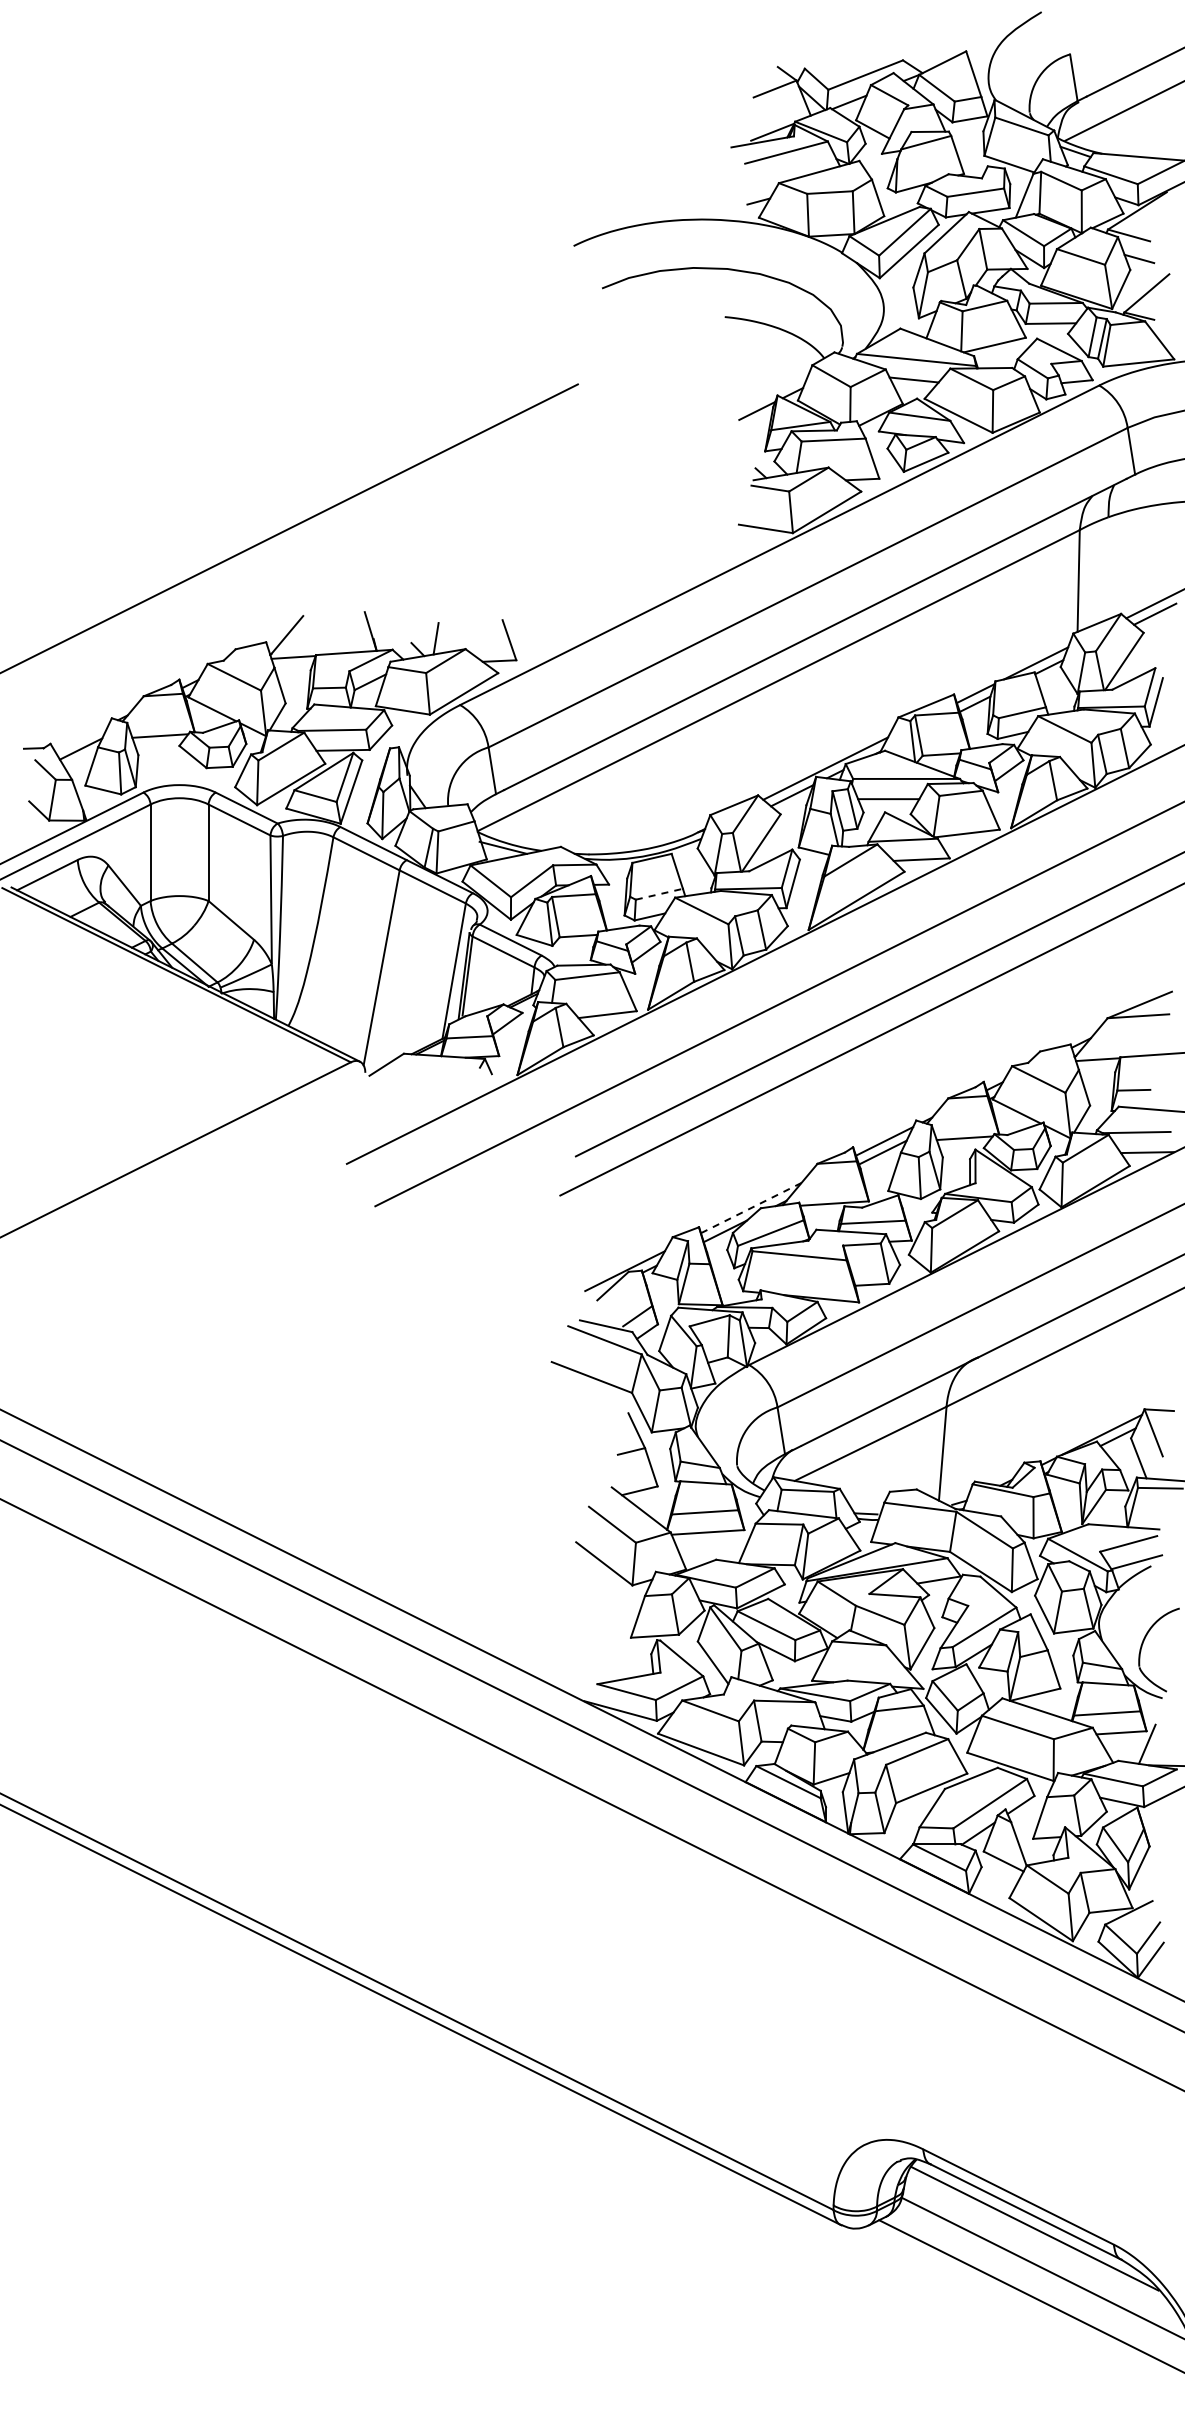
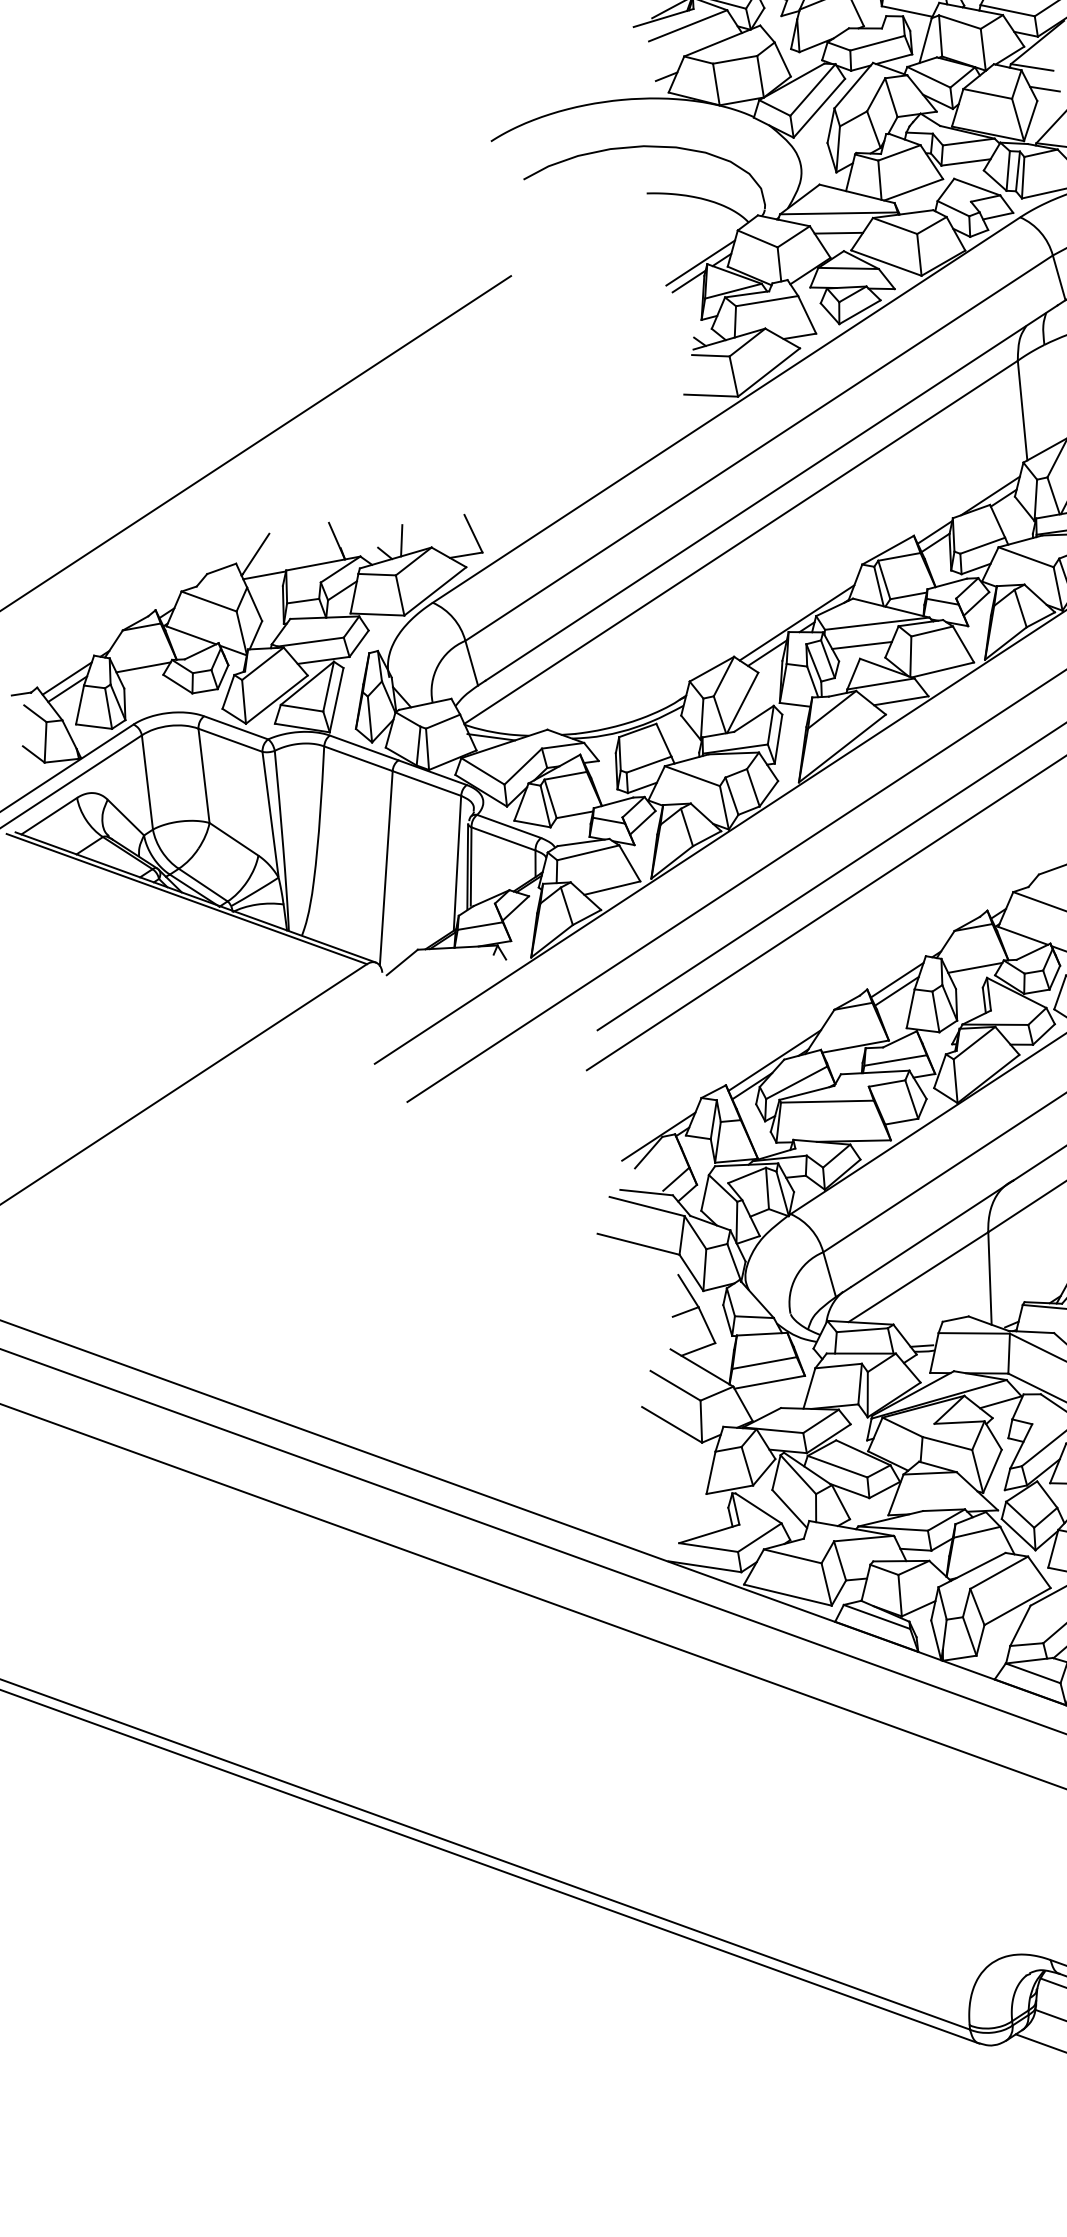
line: (770, 393) -> (700, 262), added
line: (81, 737) -> (66, 677), added
line: (659, 894) -> (649, 764), dashed -> solid
line: (750, 1208) -> (774, 1061), dashed -> solid

